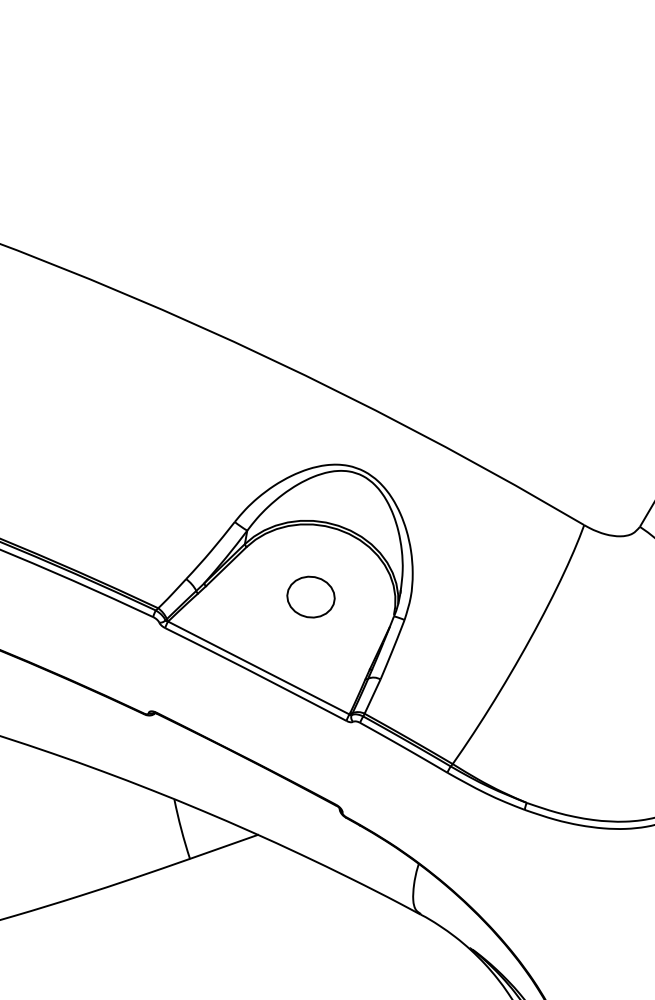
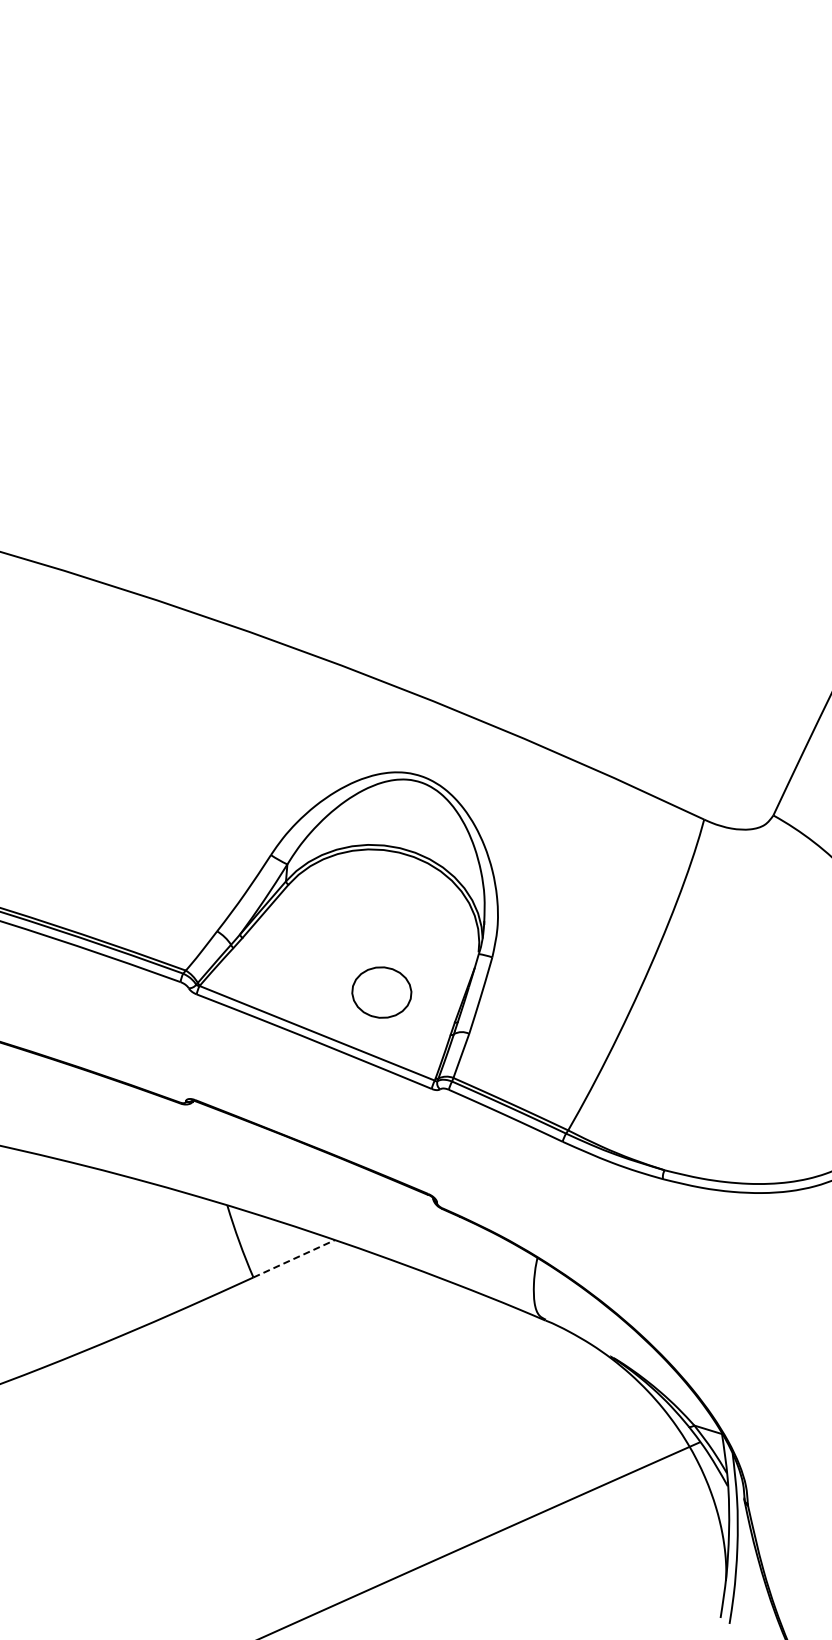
part: (310, 597) -> (381, 992), moved
line: (224, 846) -> (294, 1258), solid -> dashed

